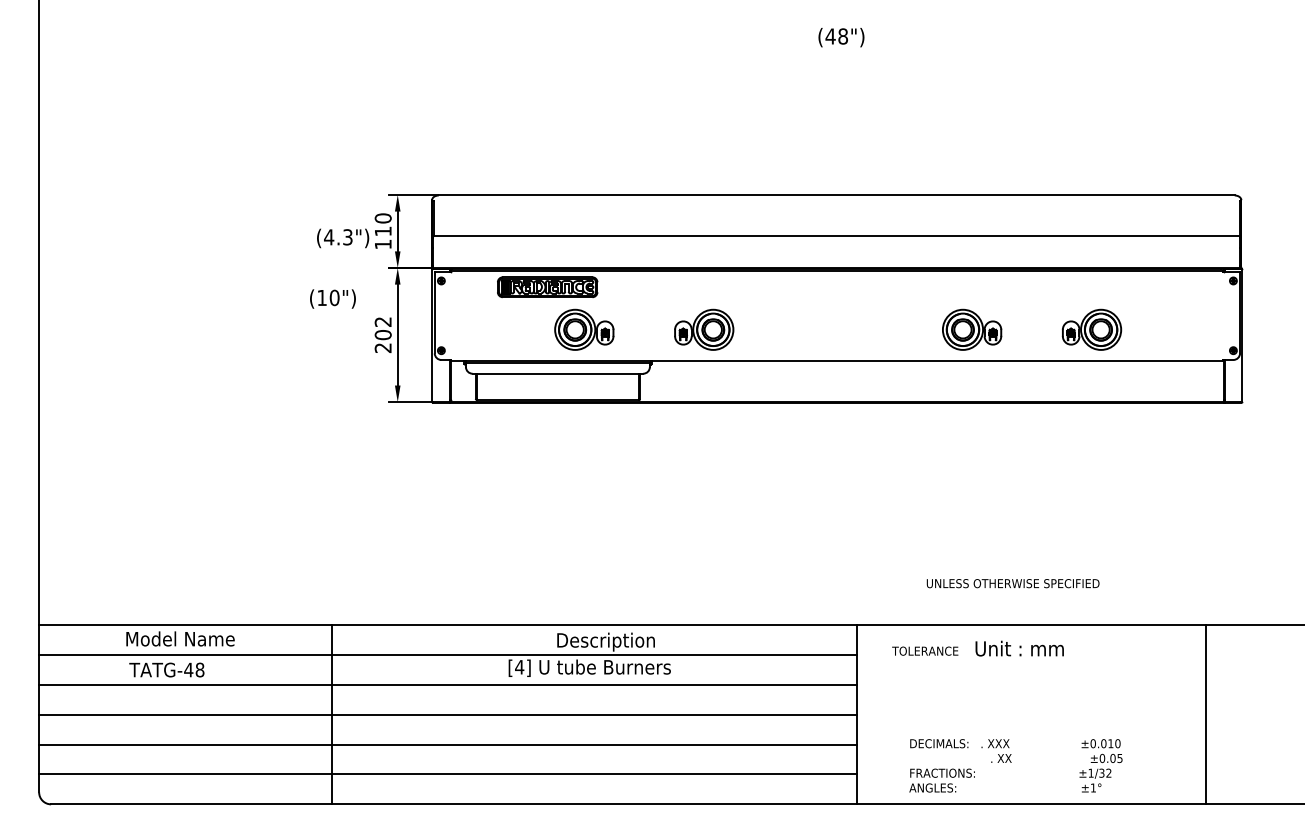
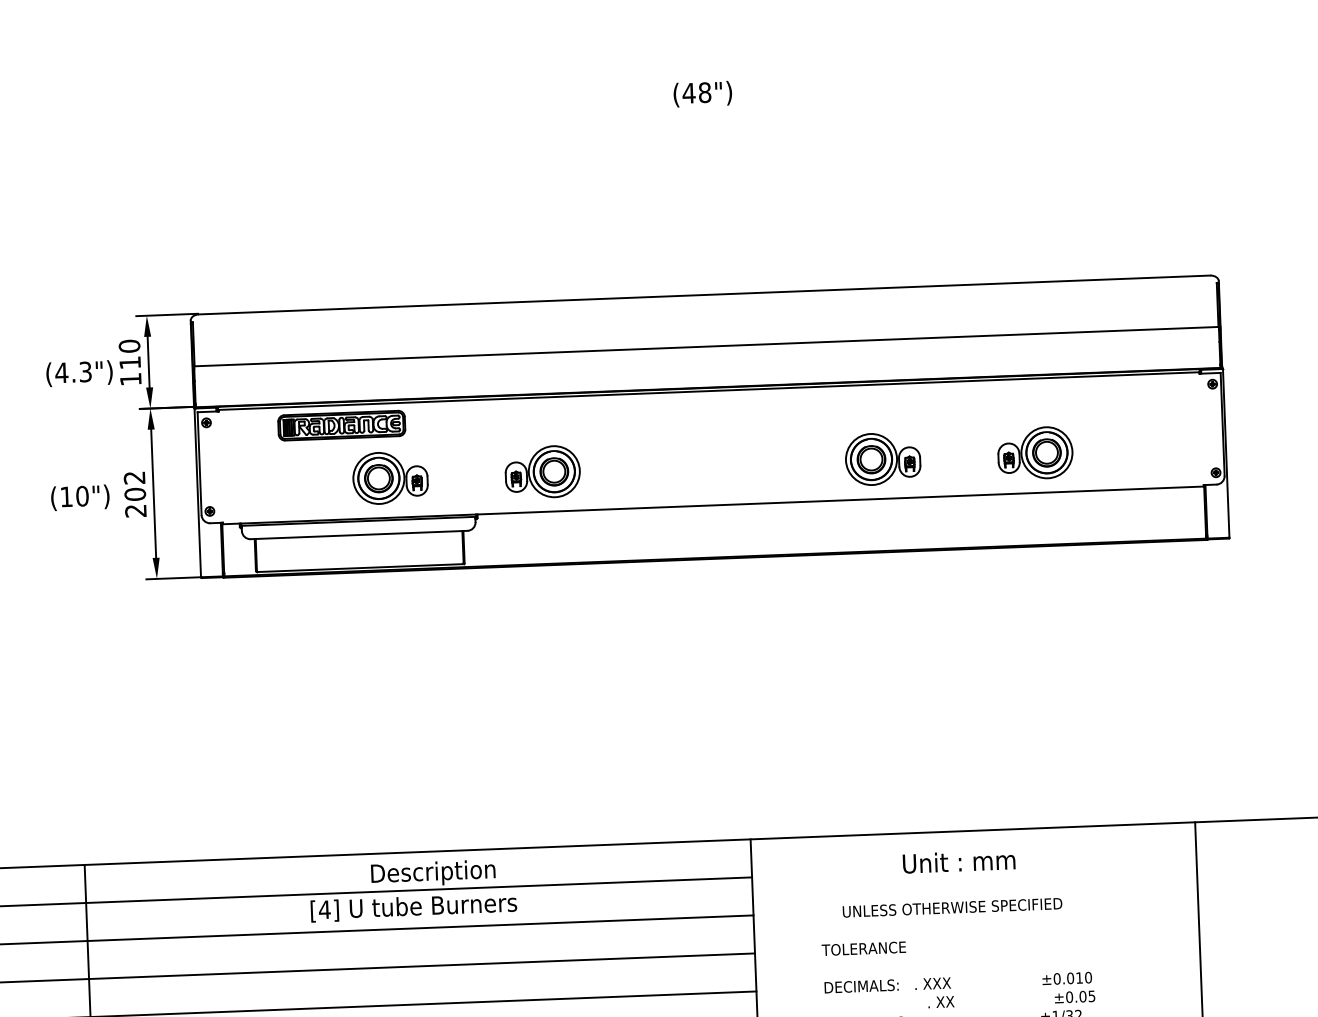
text: (332, 298) -> (79, 497), moved
text: (1012, 583) -> (951, 907), moved
text: (925, 650) -> (864, 947), moved

